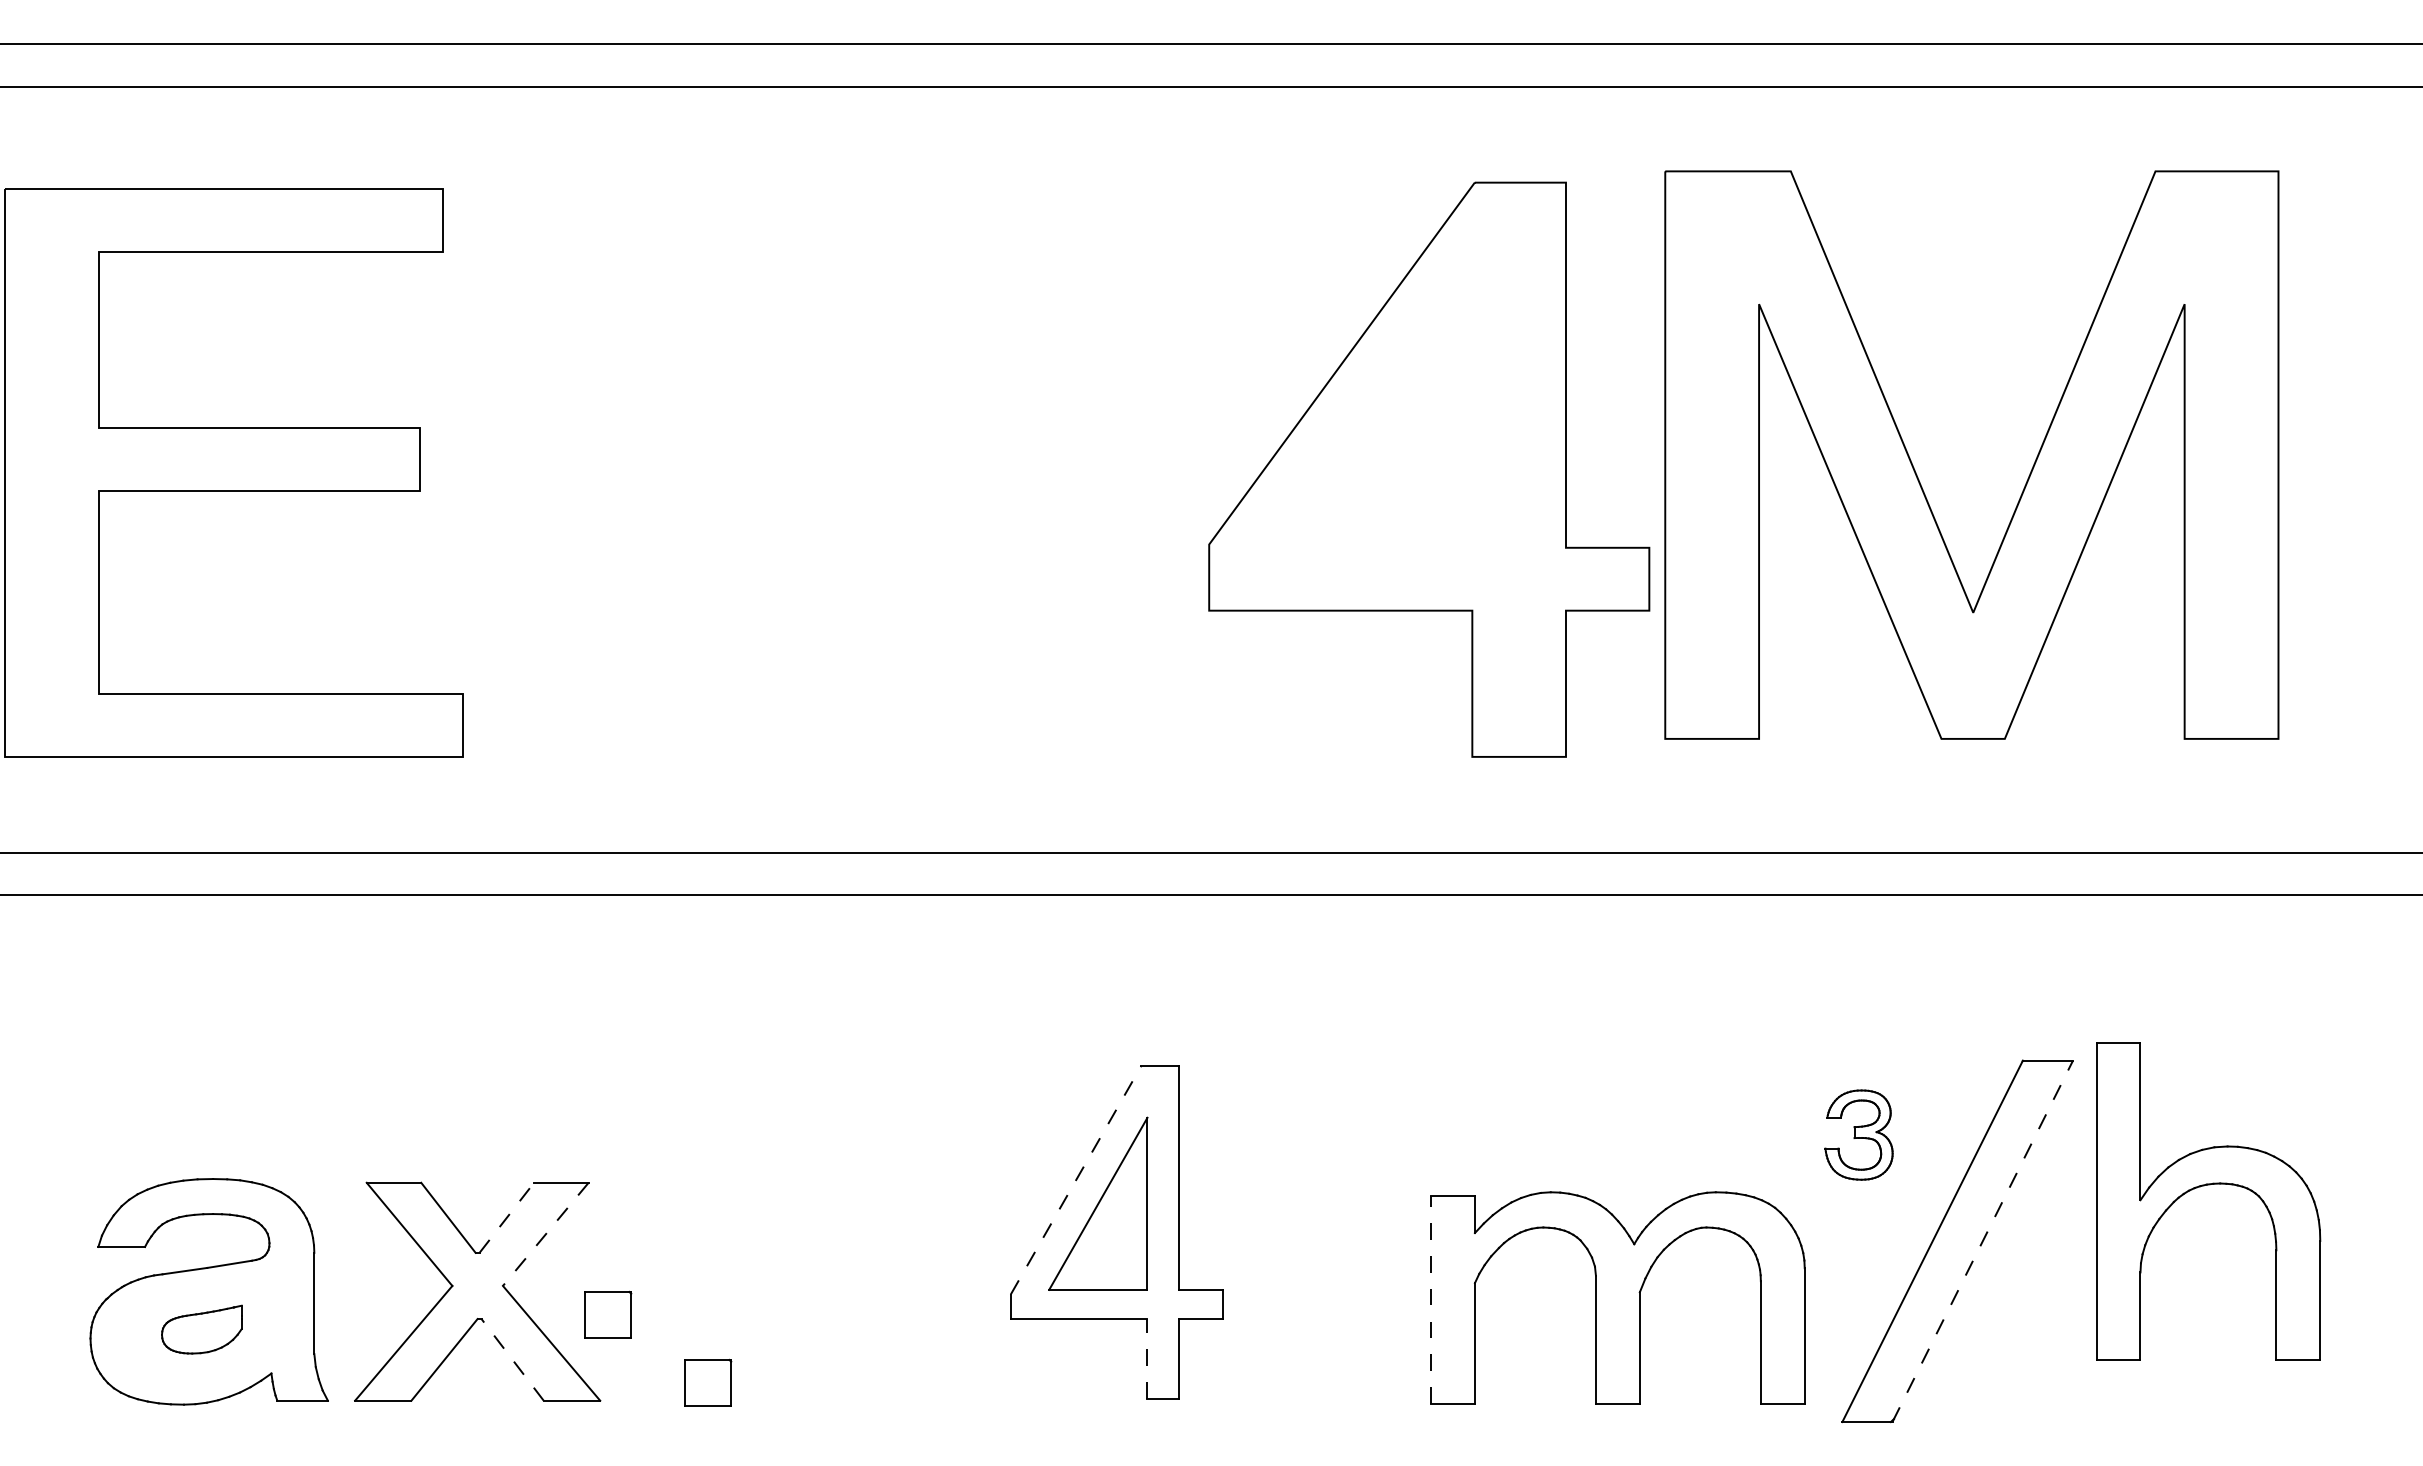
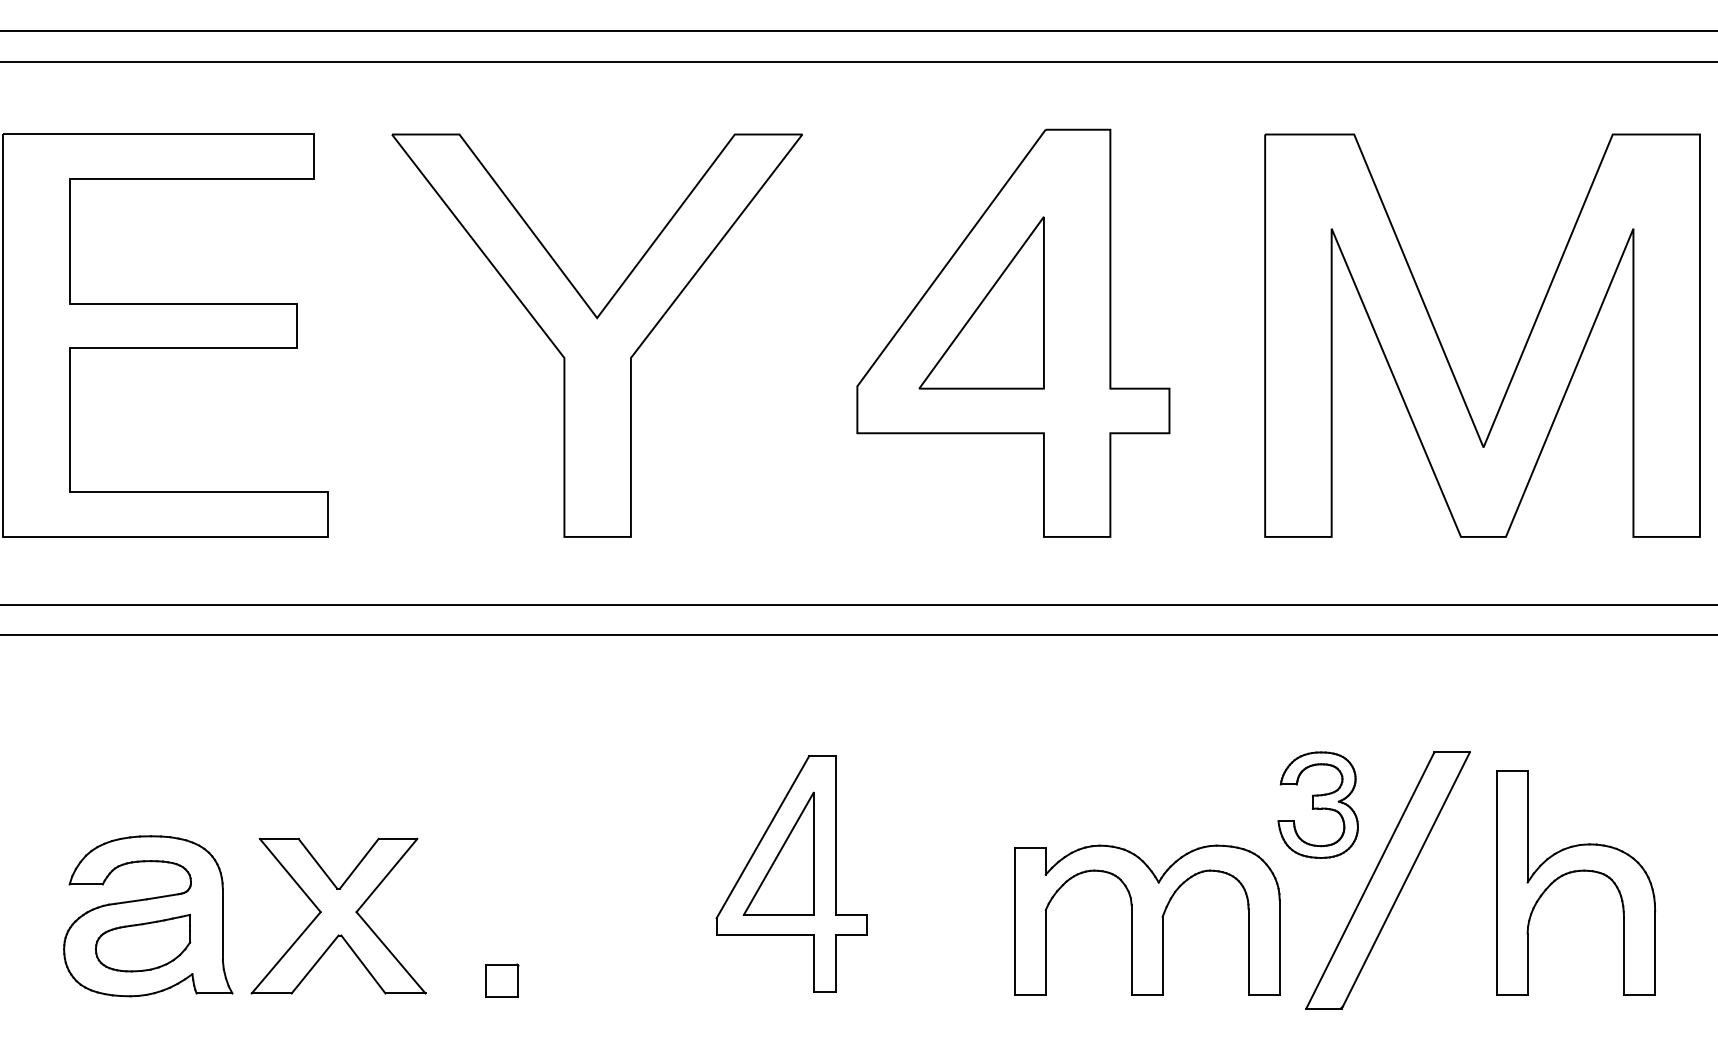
part: (1384, 426) -> (981, 302), added
part: (842, 472) -> (597, 335), added
part: (1917, 474) -> (1444, 349), moved
part: (1858, 1134) -> (1317, 804), size x1.67
line: (1076, 1180) -> (763, 837), dashed -> solid
part: (2204, 1186) -> (1573, 872), moved
line: (507, 1217) -> (359, 863), dashed -> solid
line: (545, 1234) -> (386, 875), dashed -> solid
line: (1982, 1241) -> (1405, 880), dashed -> solid
line: (1431, 1299) -> (1015, 921), dashed -> solid
part: (608, 1314) -> (431, 932), removed
part: (201, 1329) -> (142, 942), size x1.67
line: (1147, 1358) -> (813, 963), dashed -> solid
line: (512, 1359) -> (363, 964), dashed -> solid

